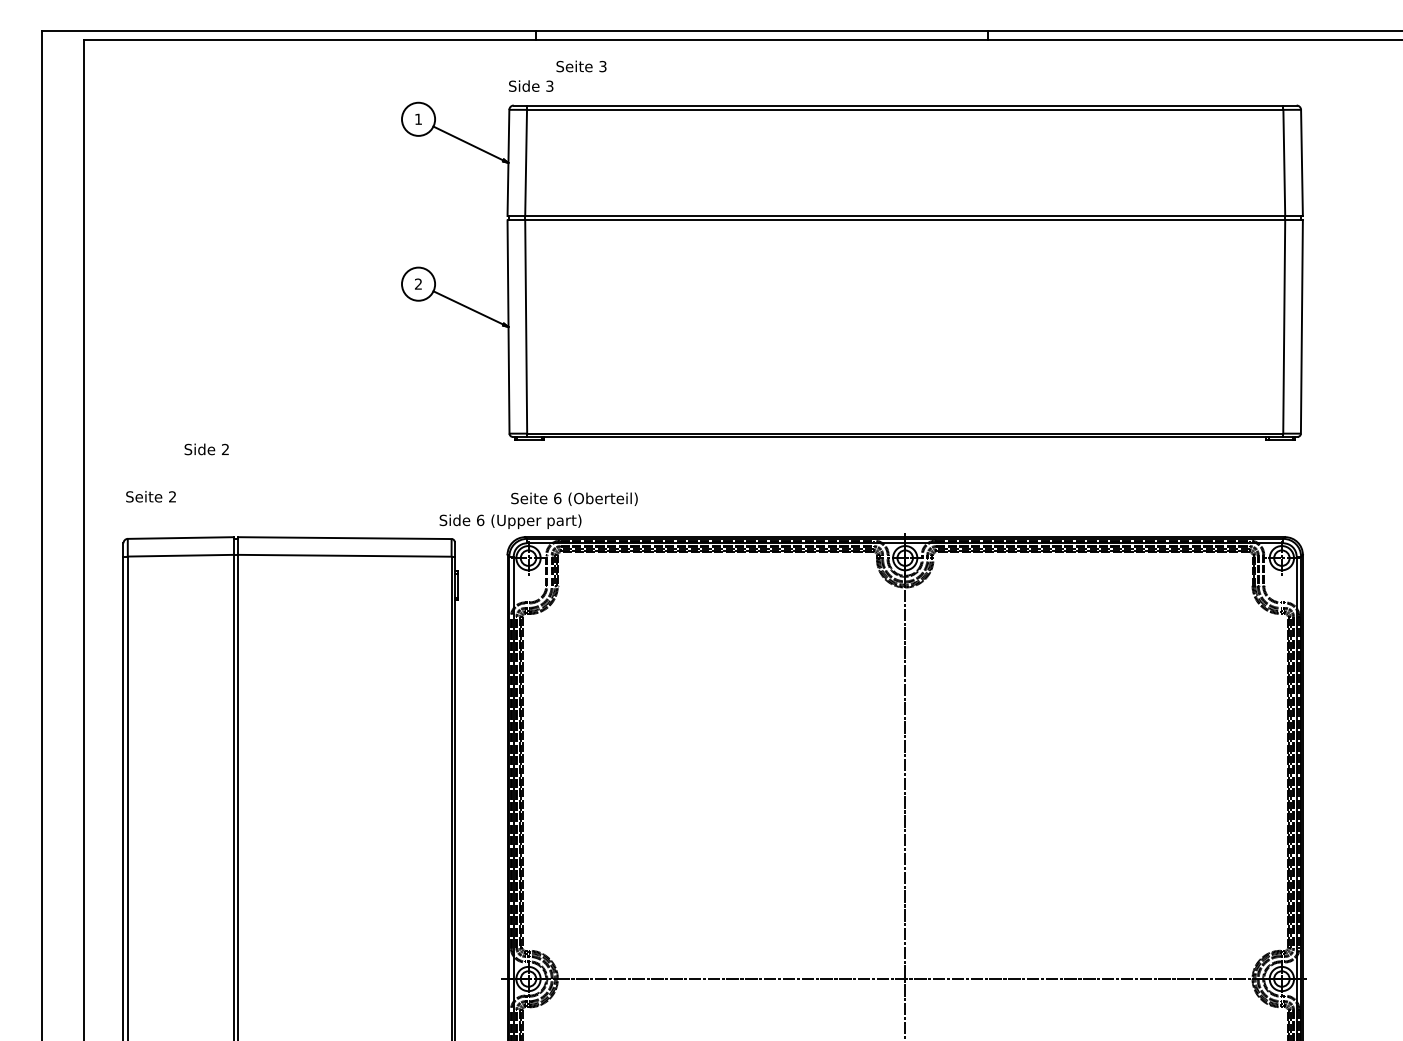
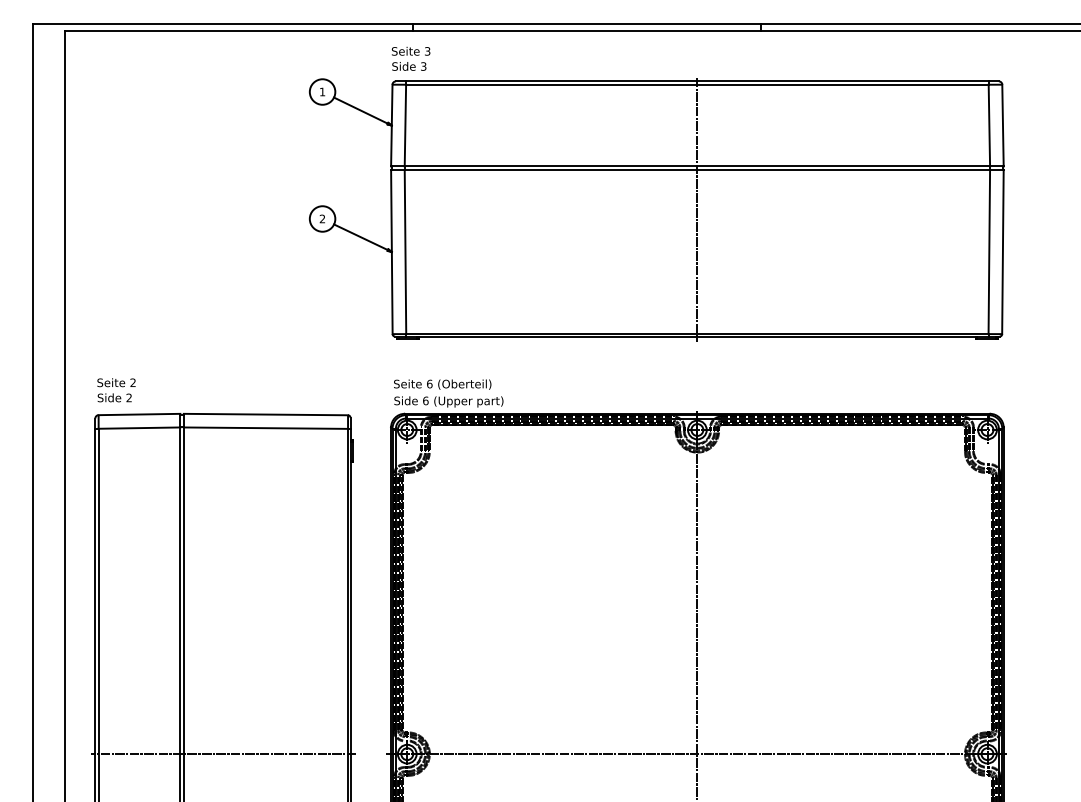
text: (581, 66) -> (411, 51), moved
line: (905, 272) -> (697, 209), added
text: (206, 449) -> (114, 397), moved
text: (510, 521) -> (448, 401), moved
line: (289, 979) -> (223, 754), added

